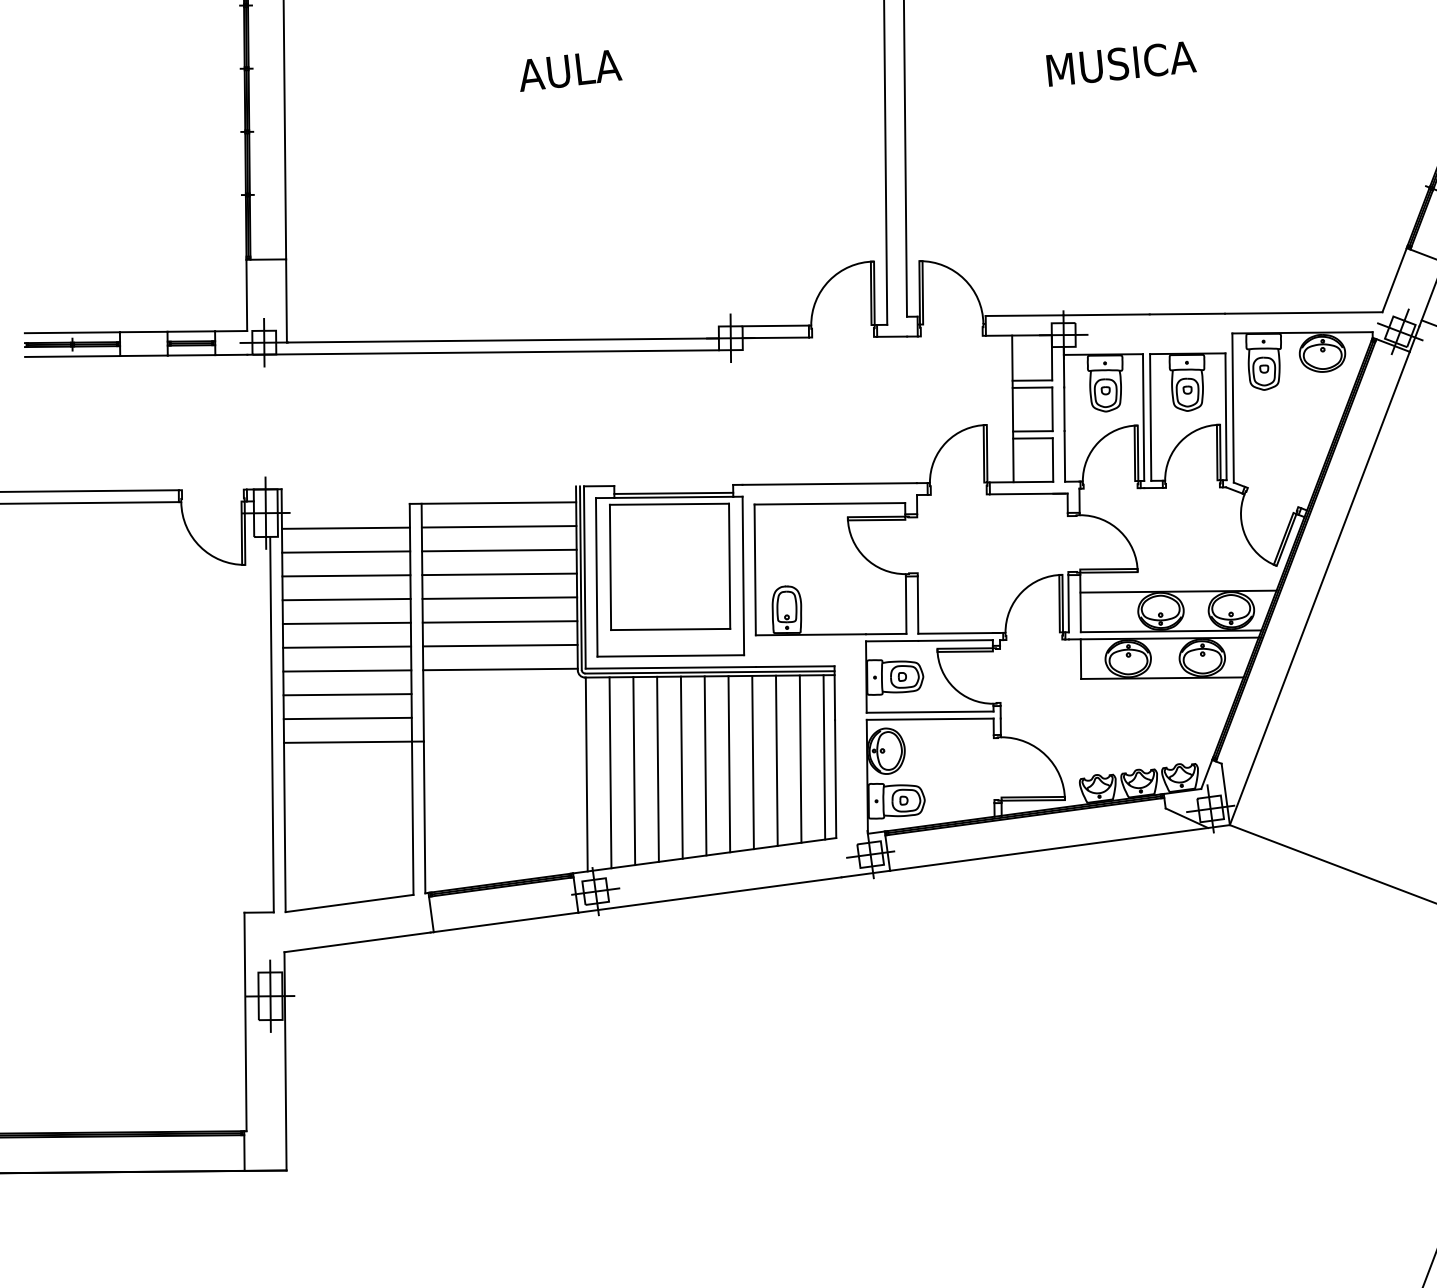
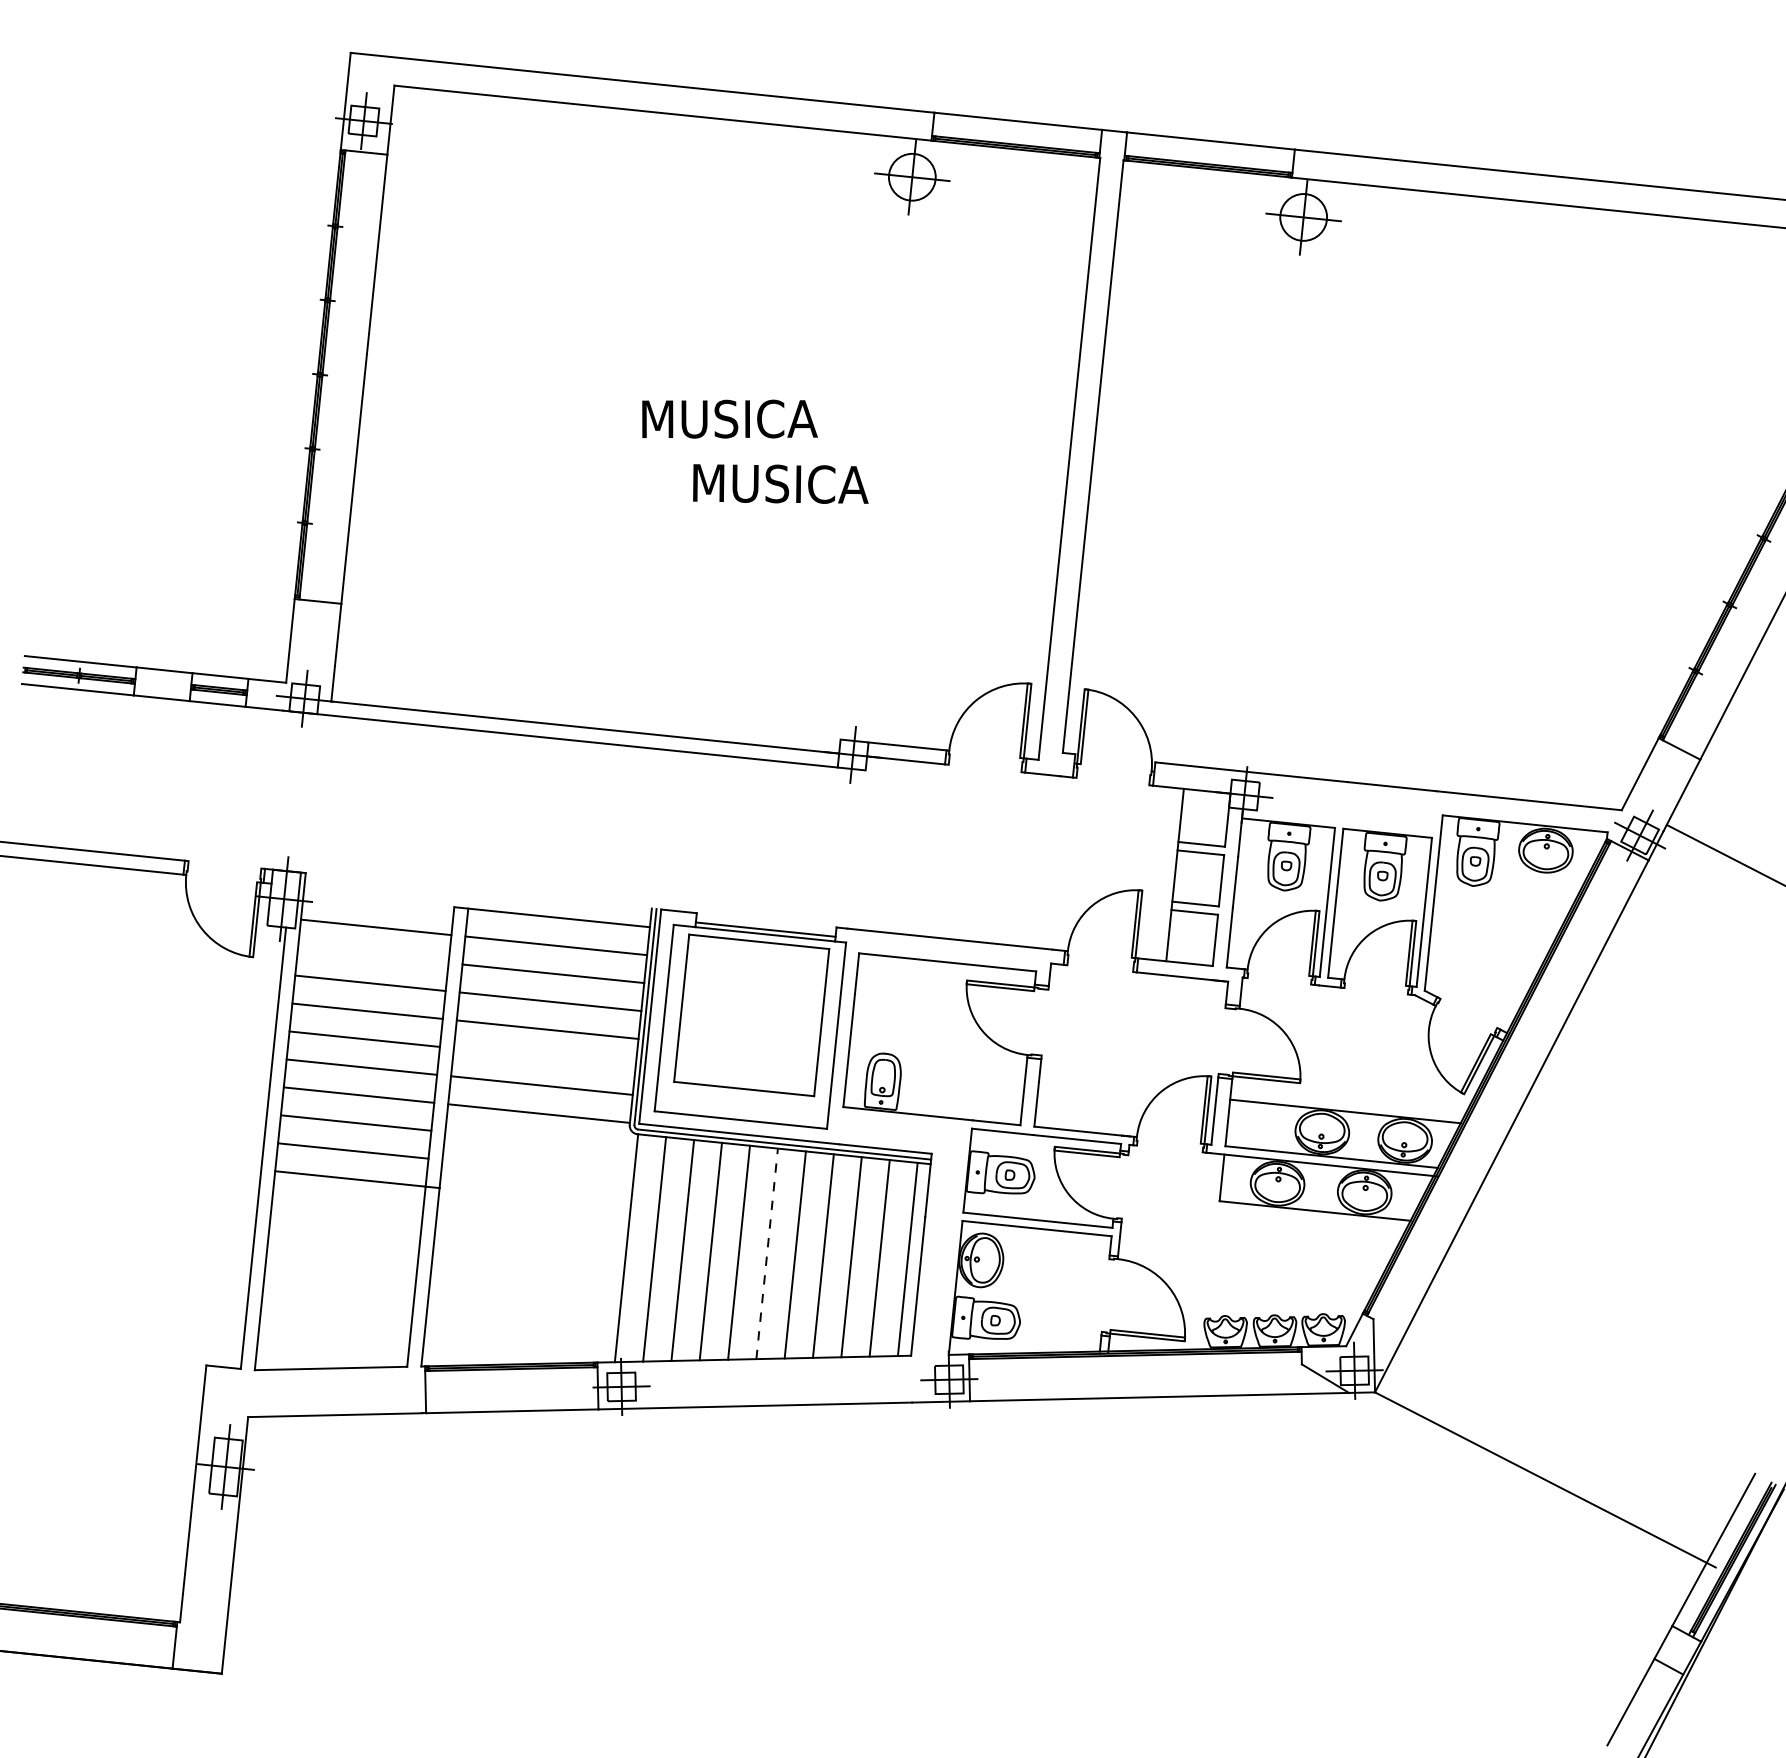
text: (1120, 63) -> (780, 483), moved
text: (593, 67) -> (727, 418), AULA -> MUSICA
line: (346, 552) -> (373, 955), removed
line: (499, 621) -> (544, 1057), removed
line: (705, 765) -> (767, 1253), solid -> dashed

